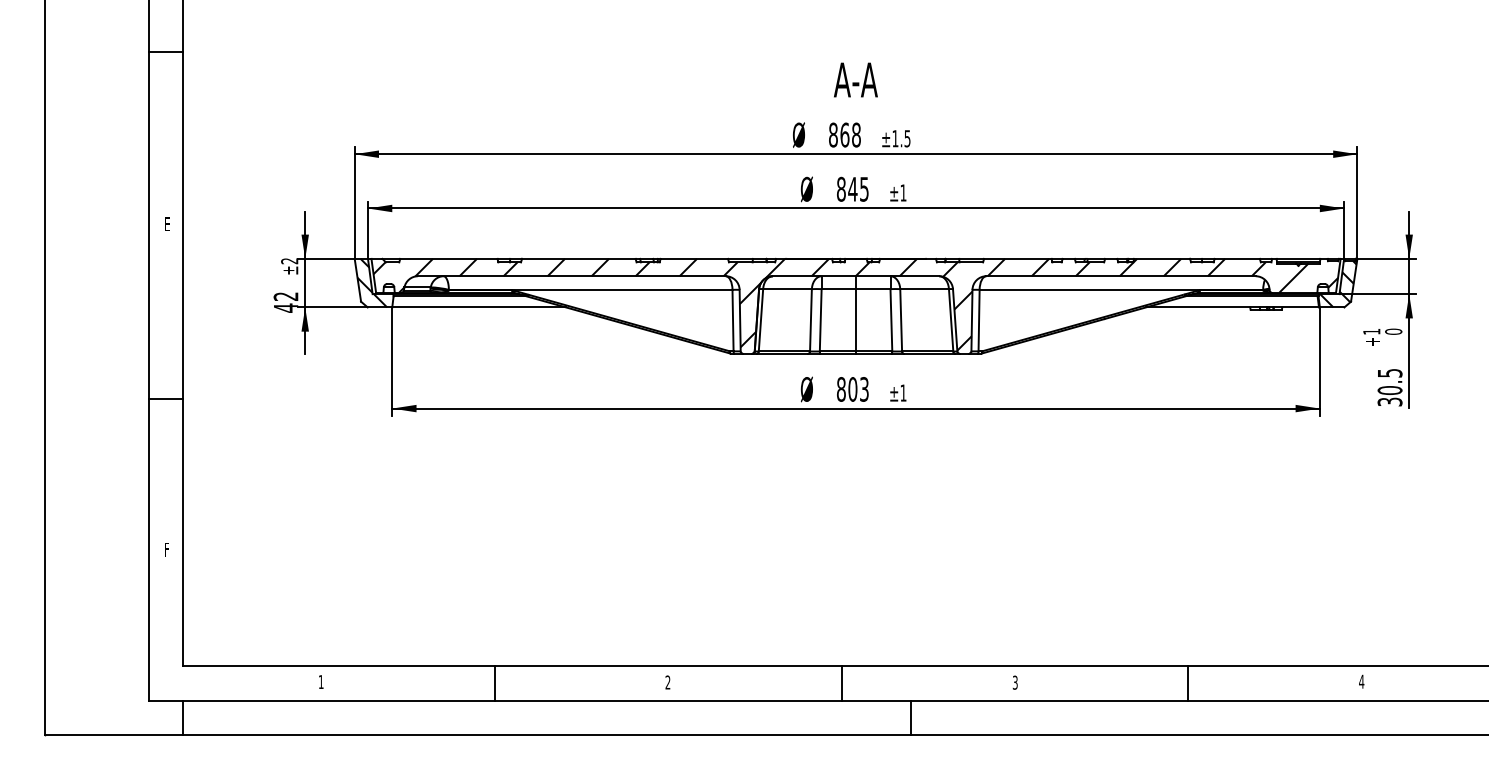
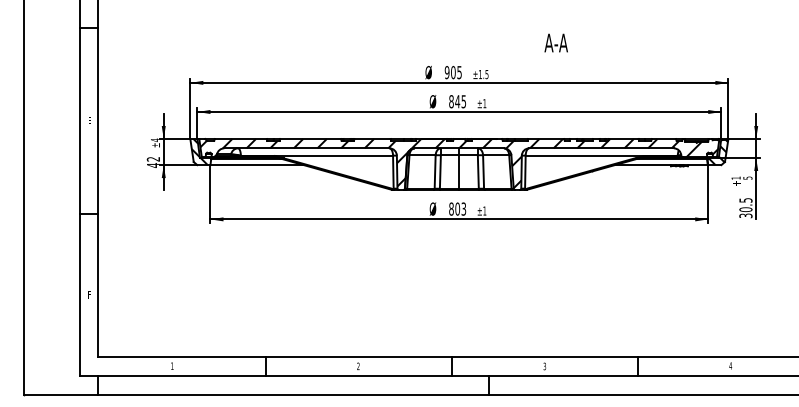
text: (854, 78) -> (555, 42), moved
text: (843, 134) -> (452, 72), 868 -> 905
text: (287, 261) -> (154, 140), ±2 -> ±4
text: (1392, 330) -> (747, 177), 0 -> 5

